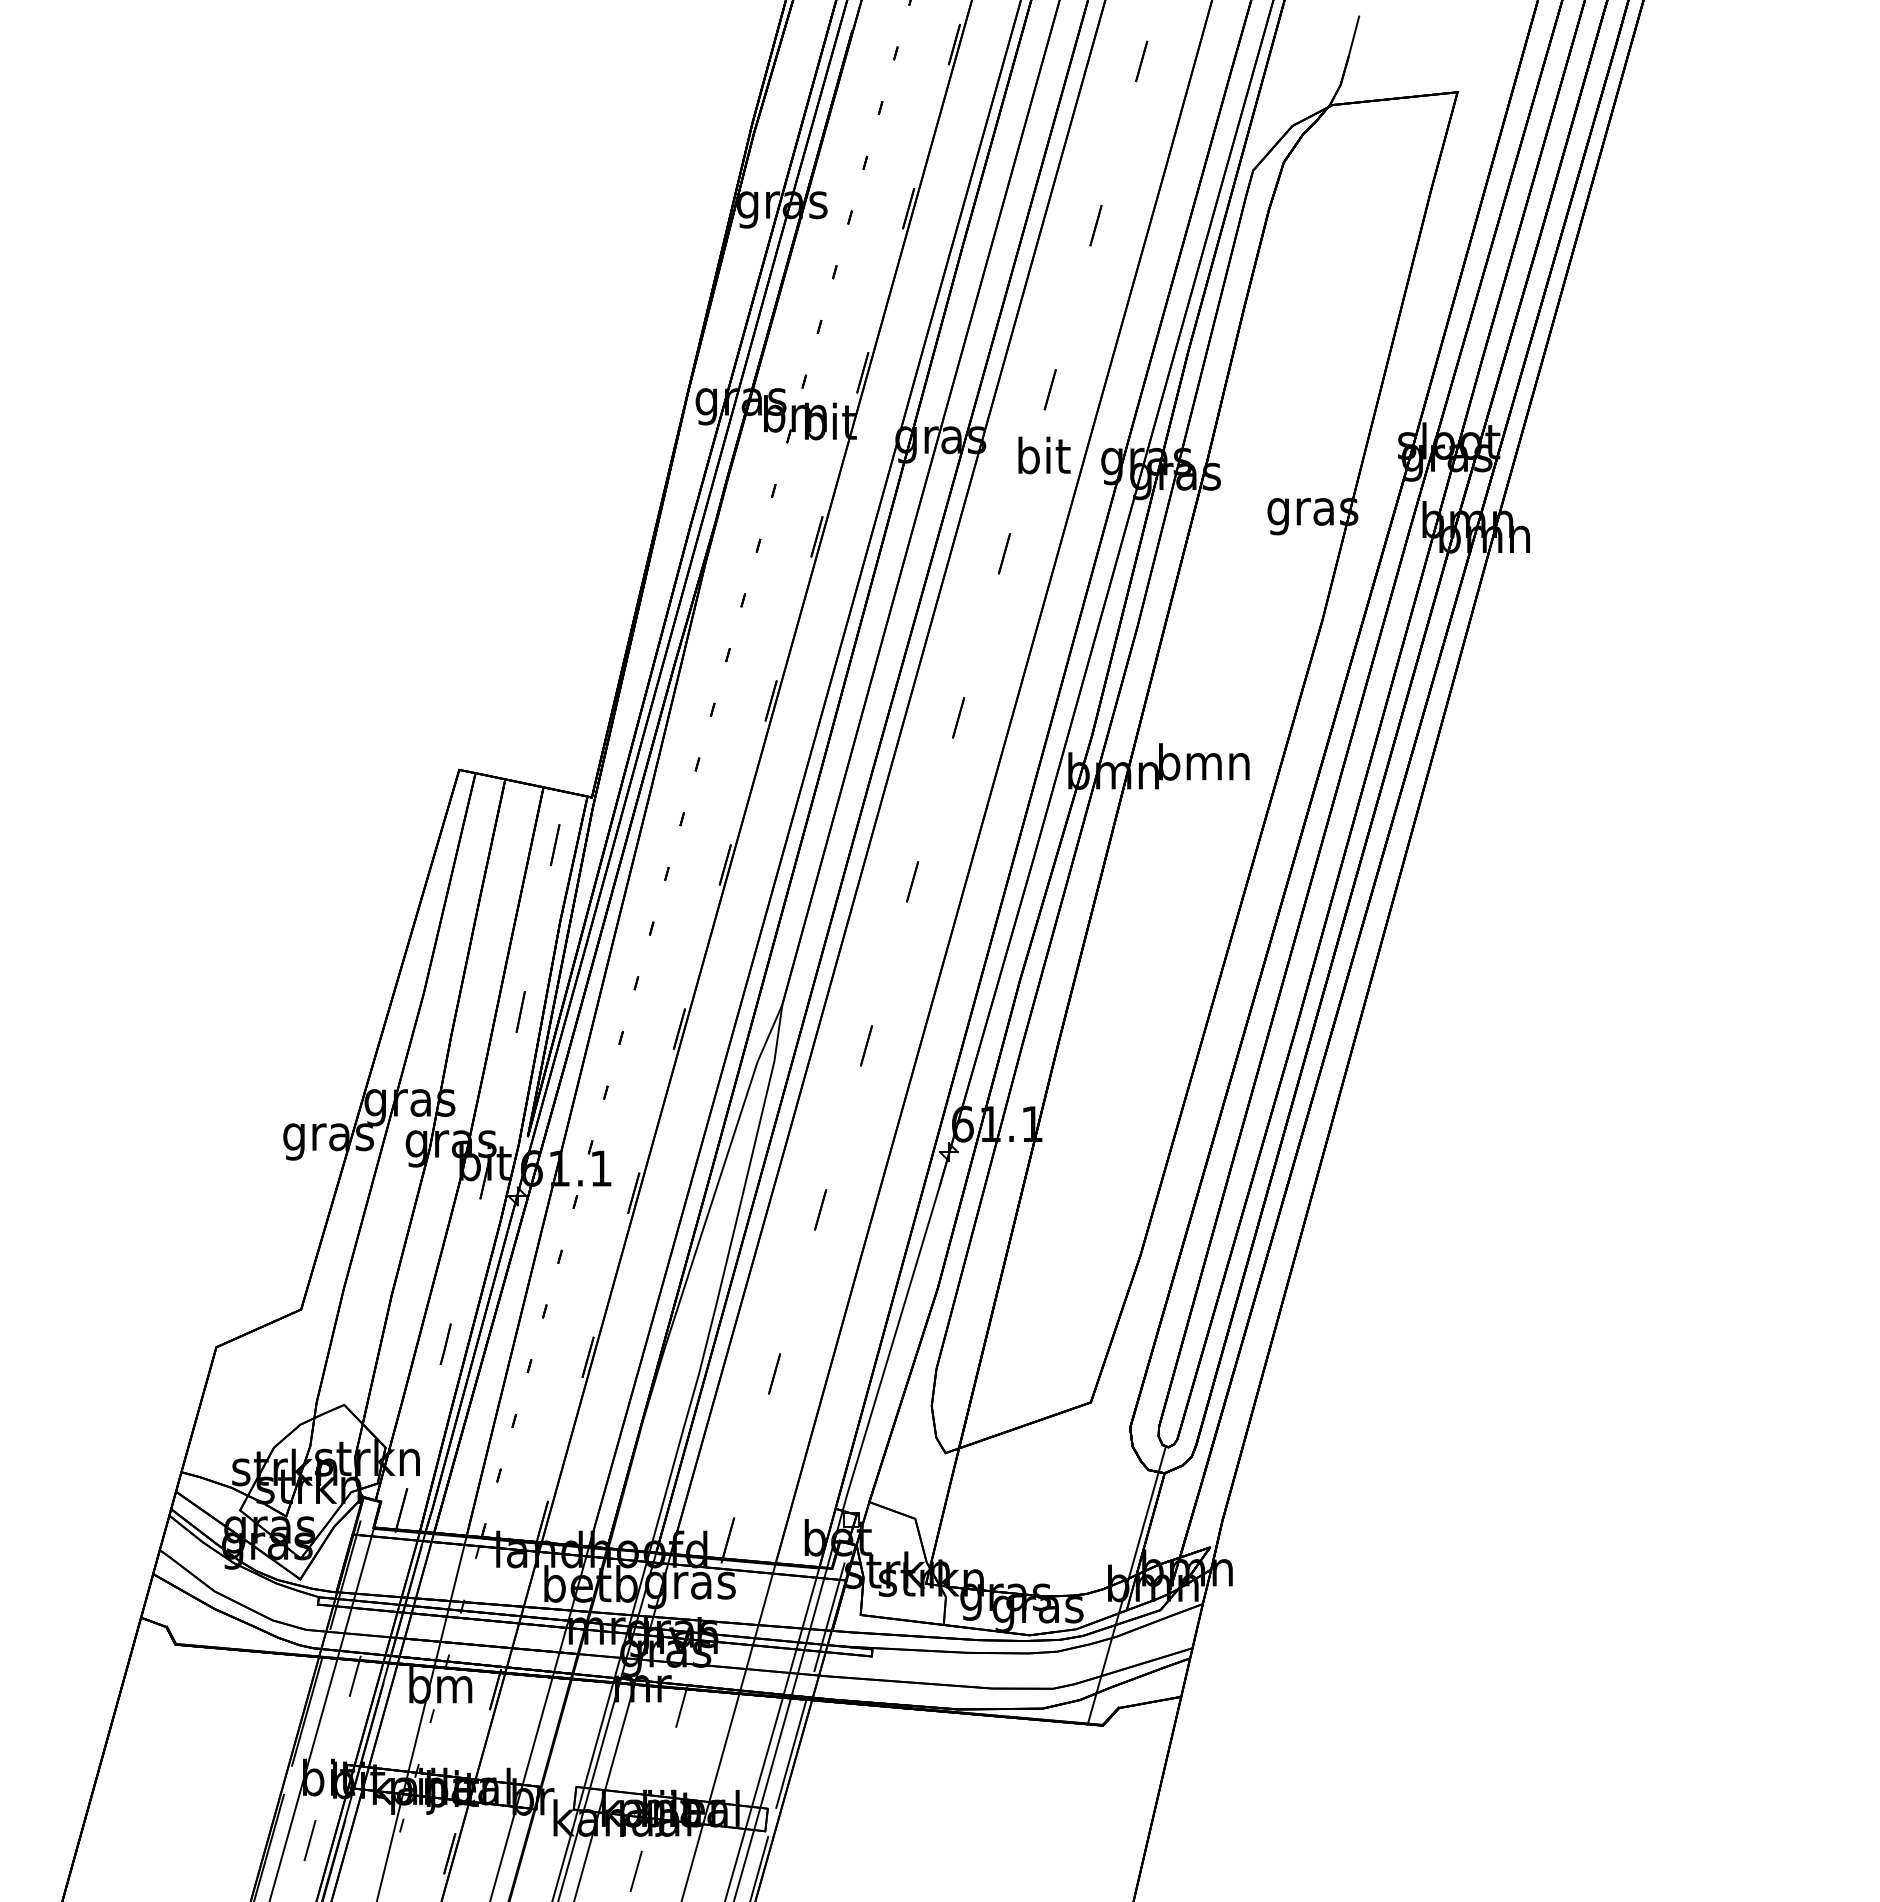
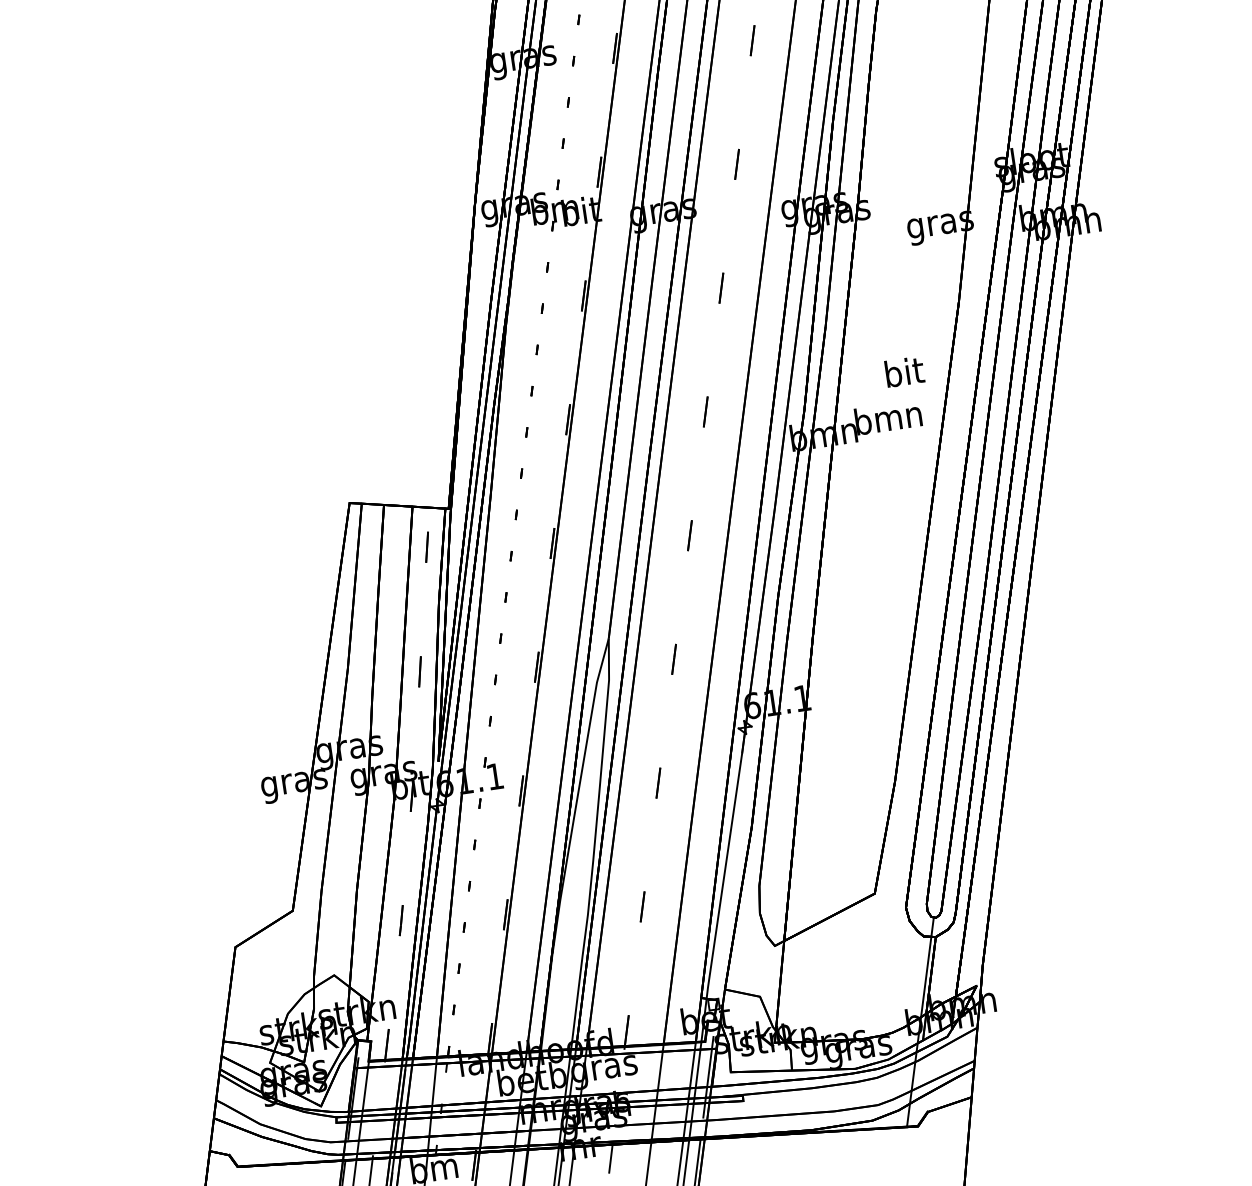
text: (1044, 455) -> (904, 371), moved

